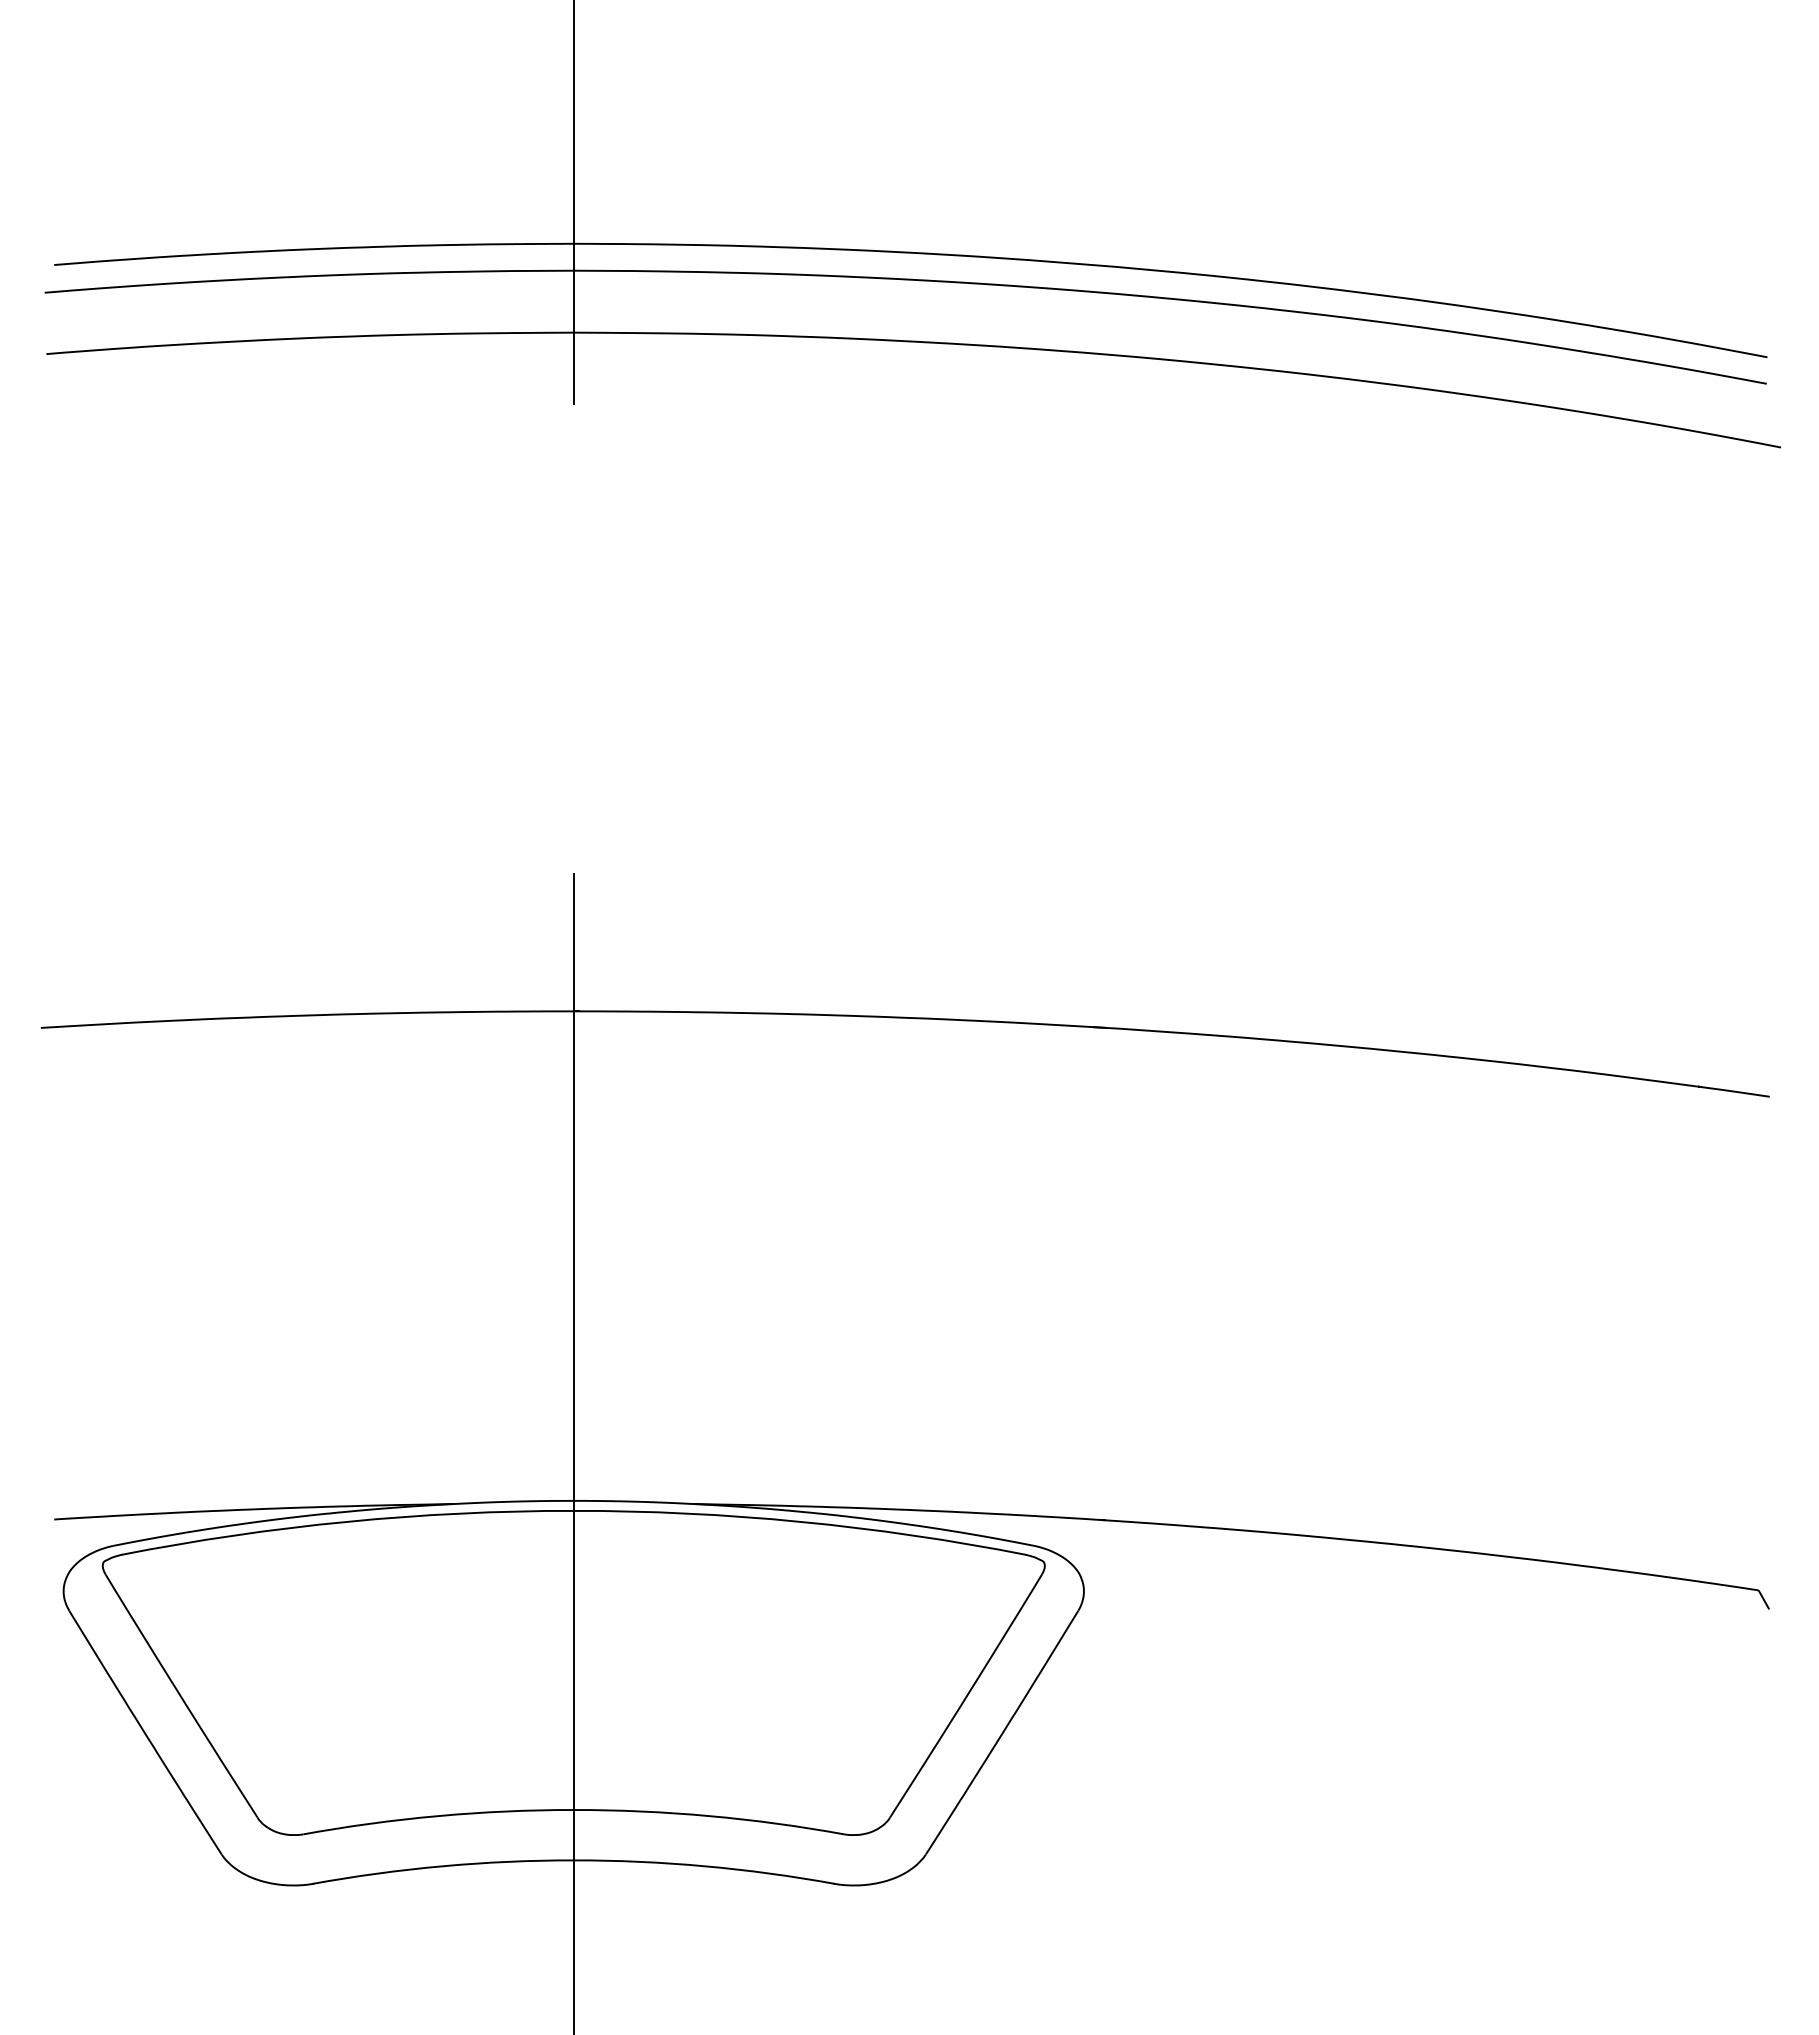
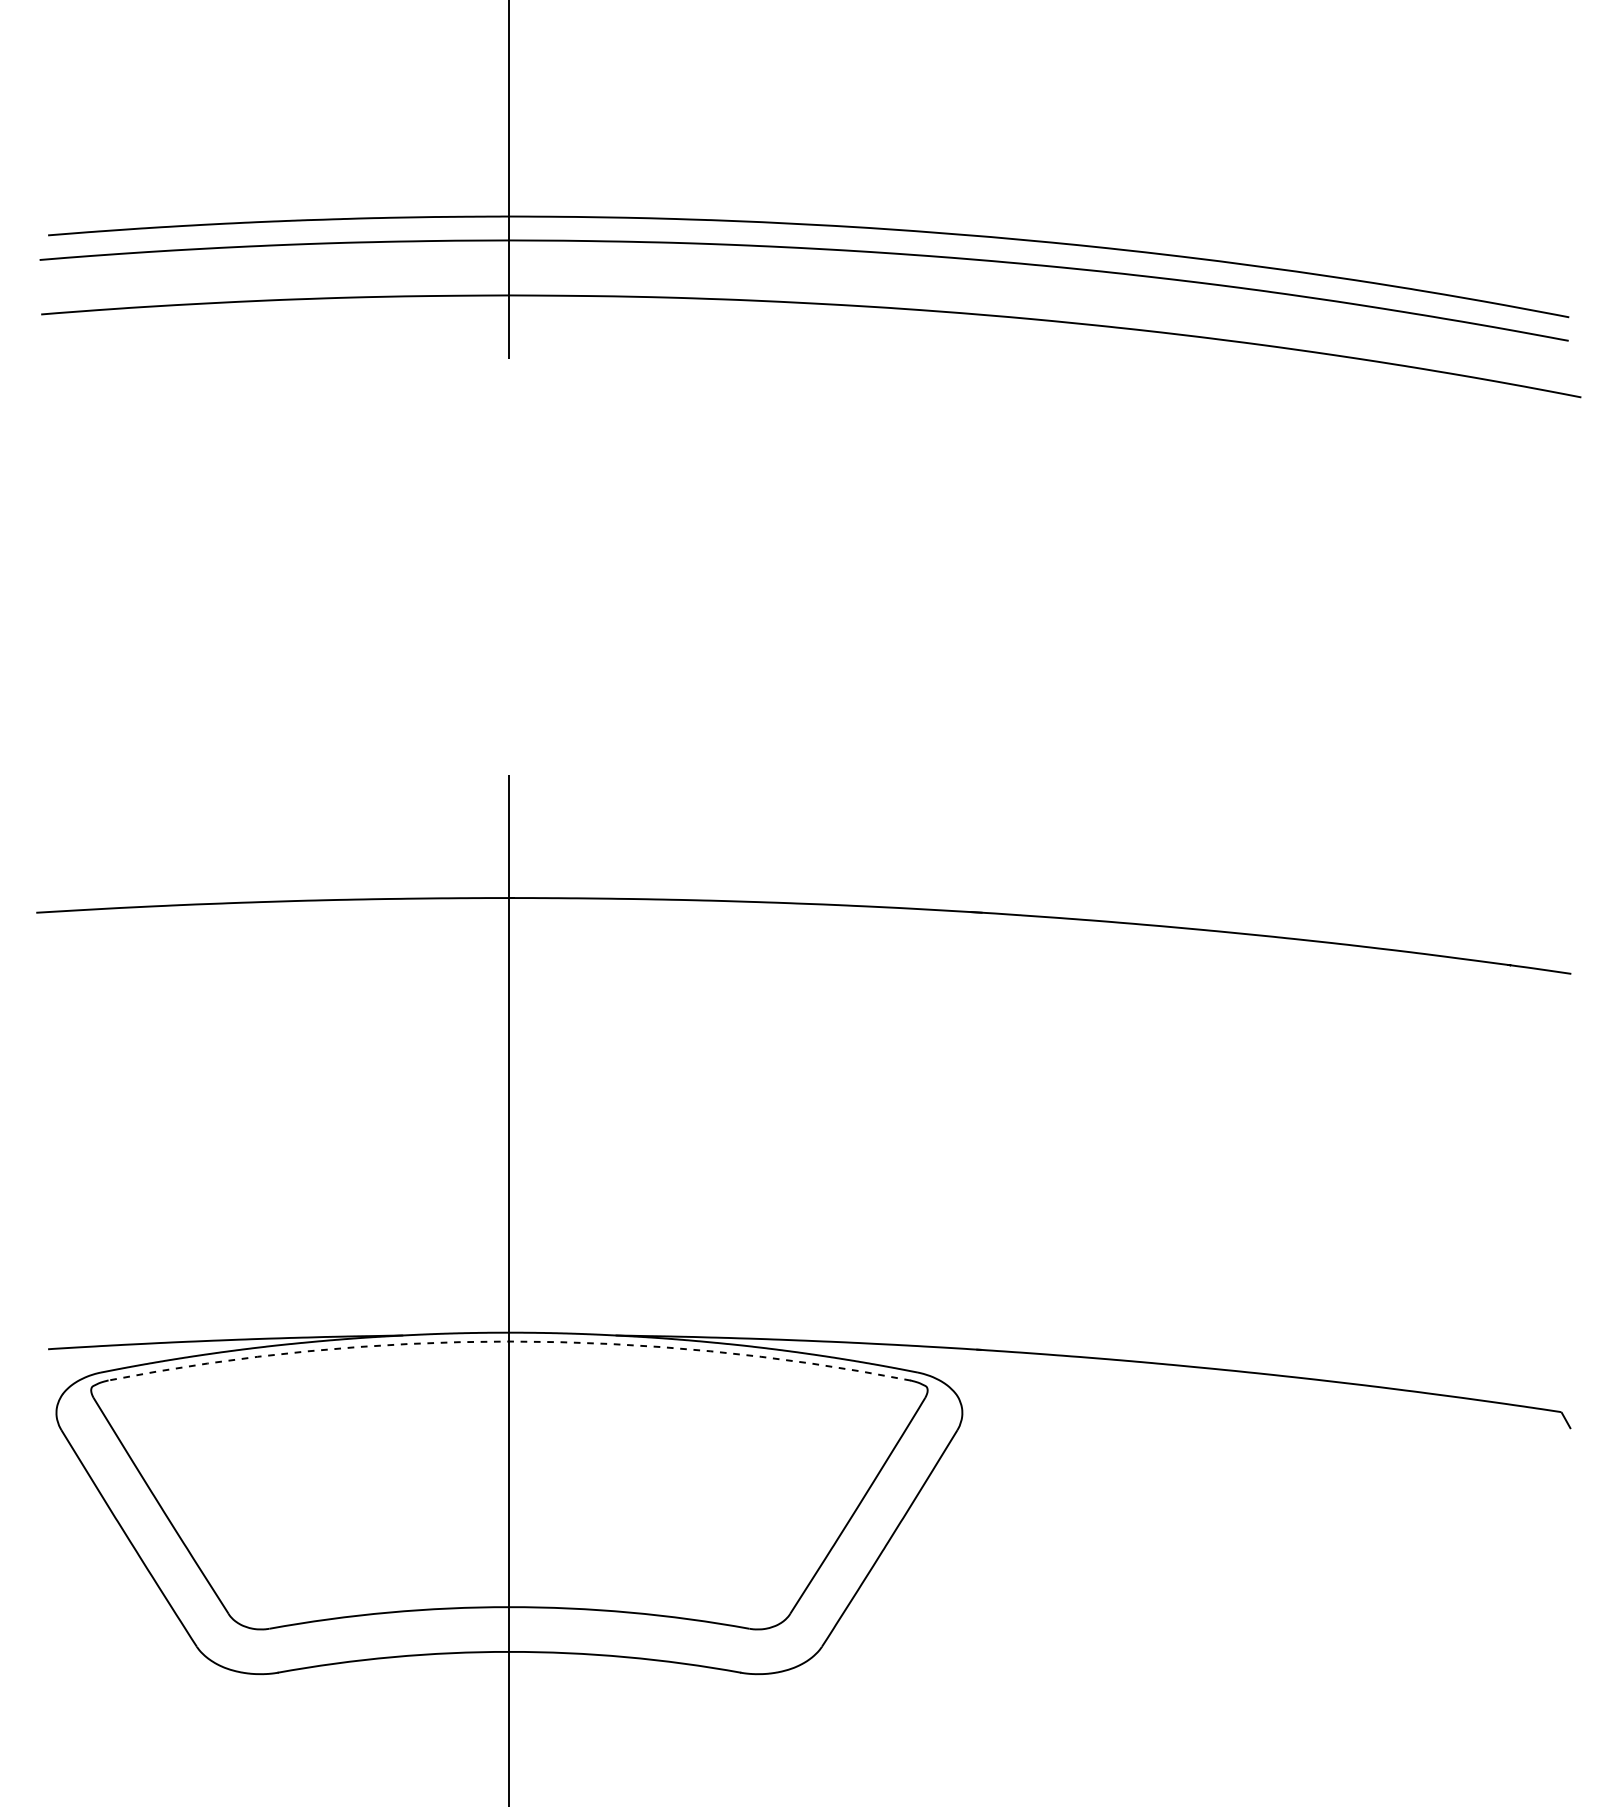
arc: (573, 1510) -> (509, 1341), solid -> dashed

